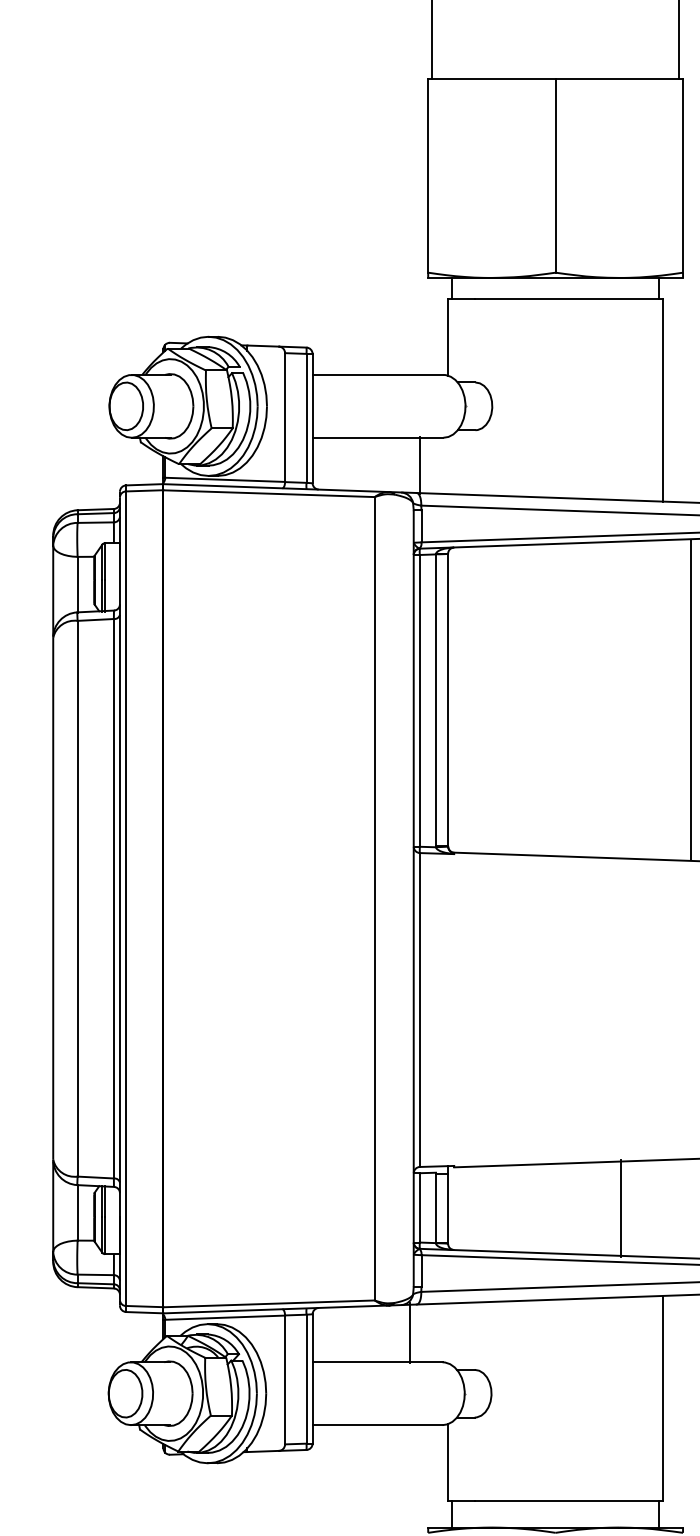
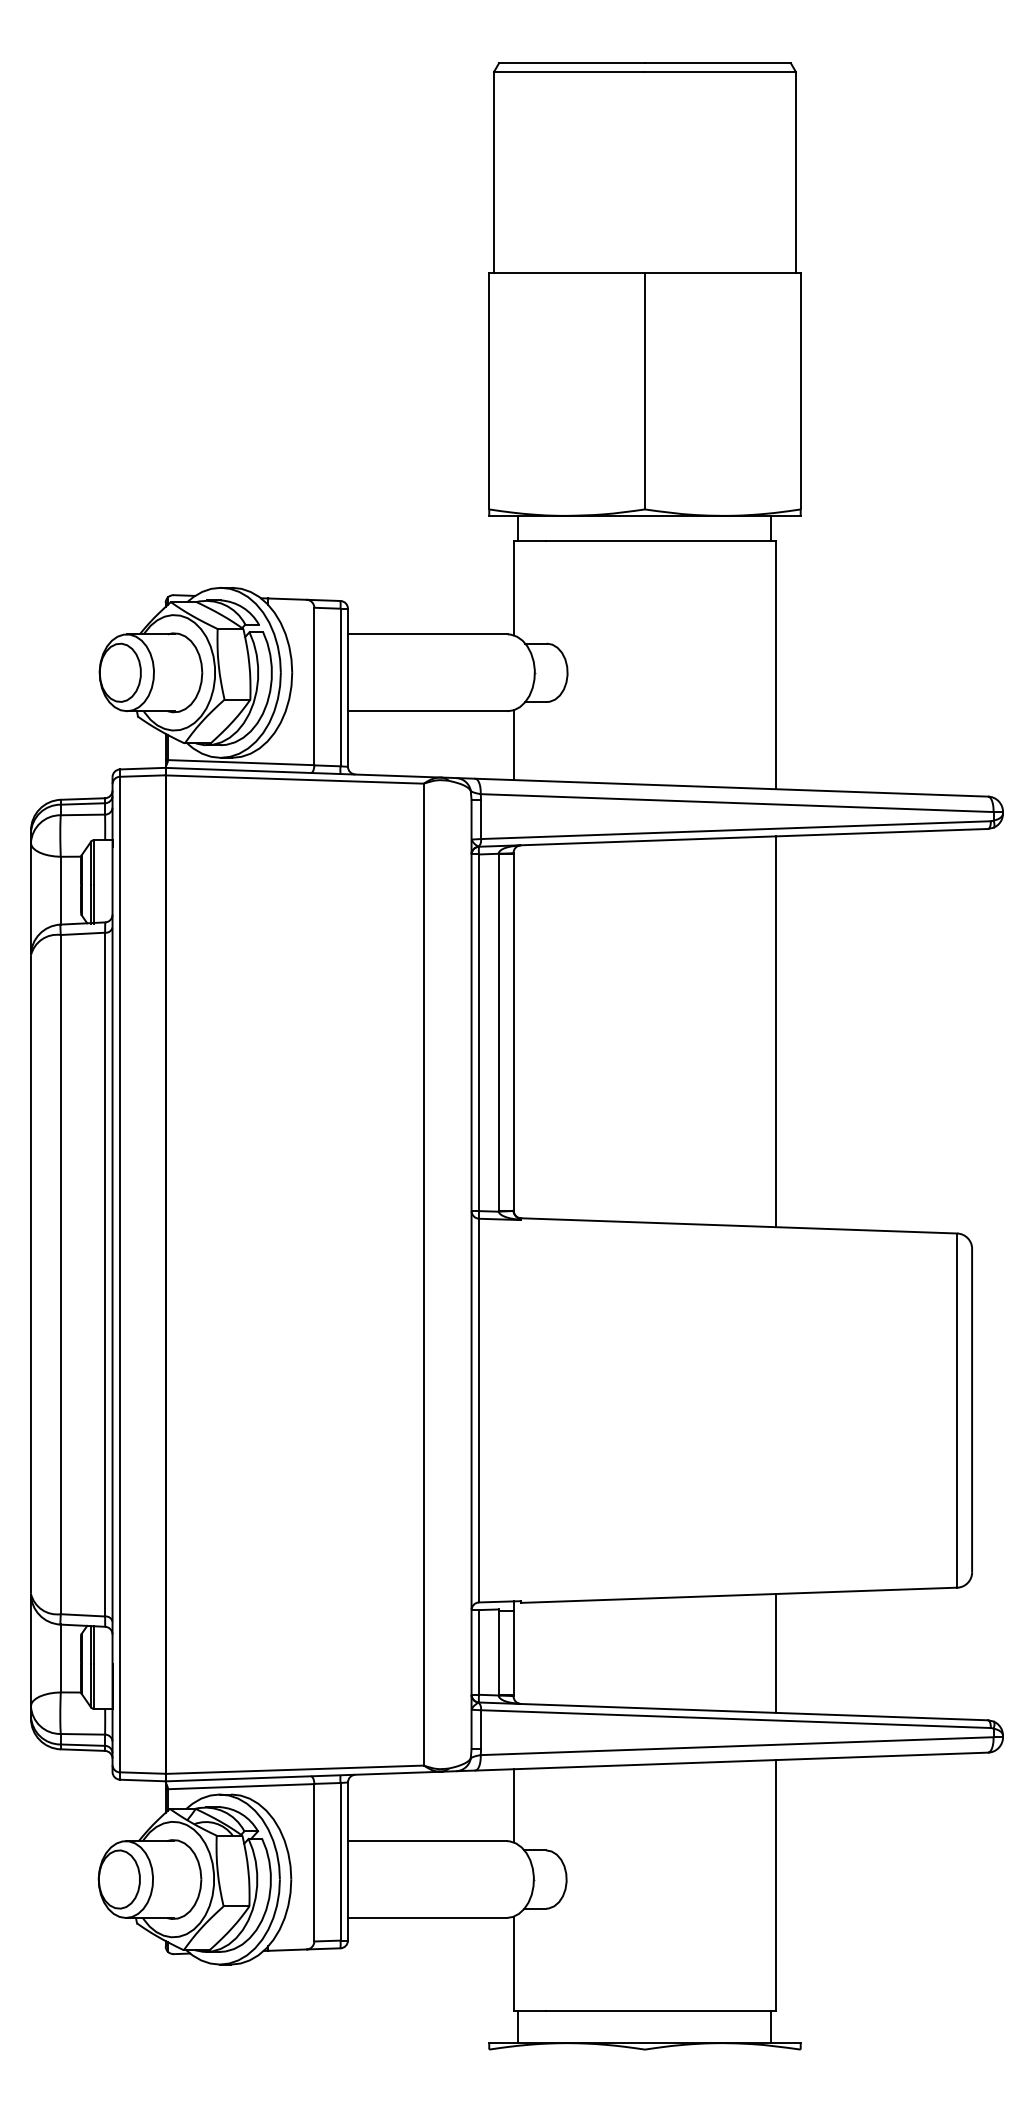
line: (420, 465) -> (513, 745), moved
line: (691, 699) -> (776, 1031), moved
line: (621, 1208) -> (776, 1653), moved
line: (409, 1333) -> (513, 1805), moved

